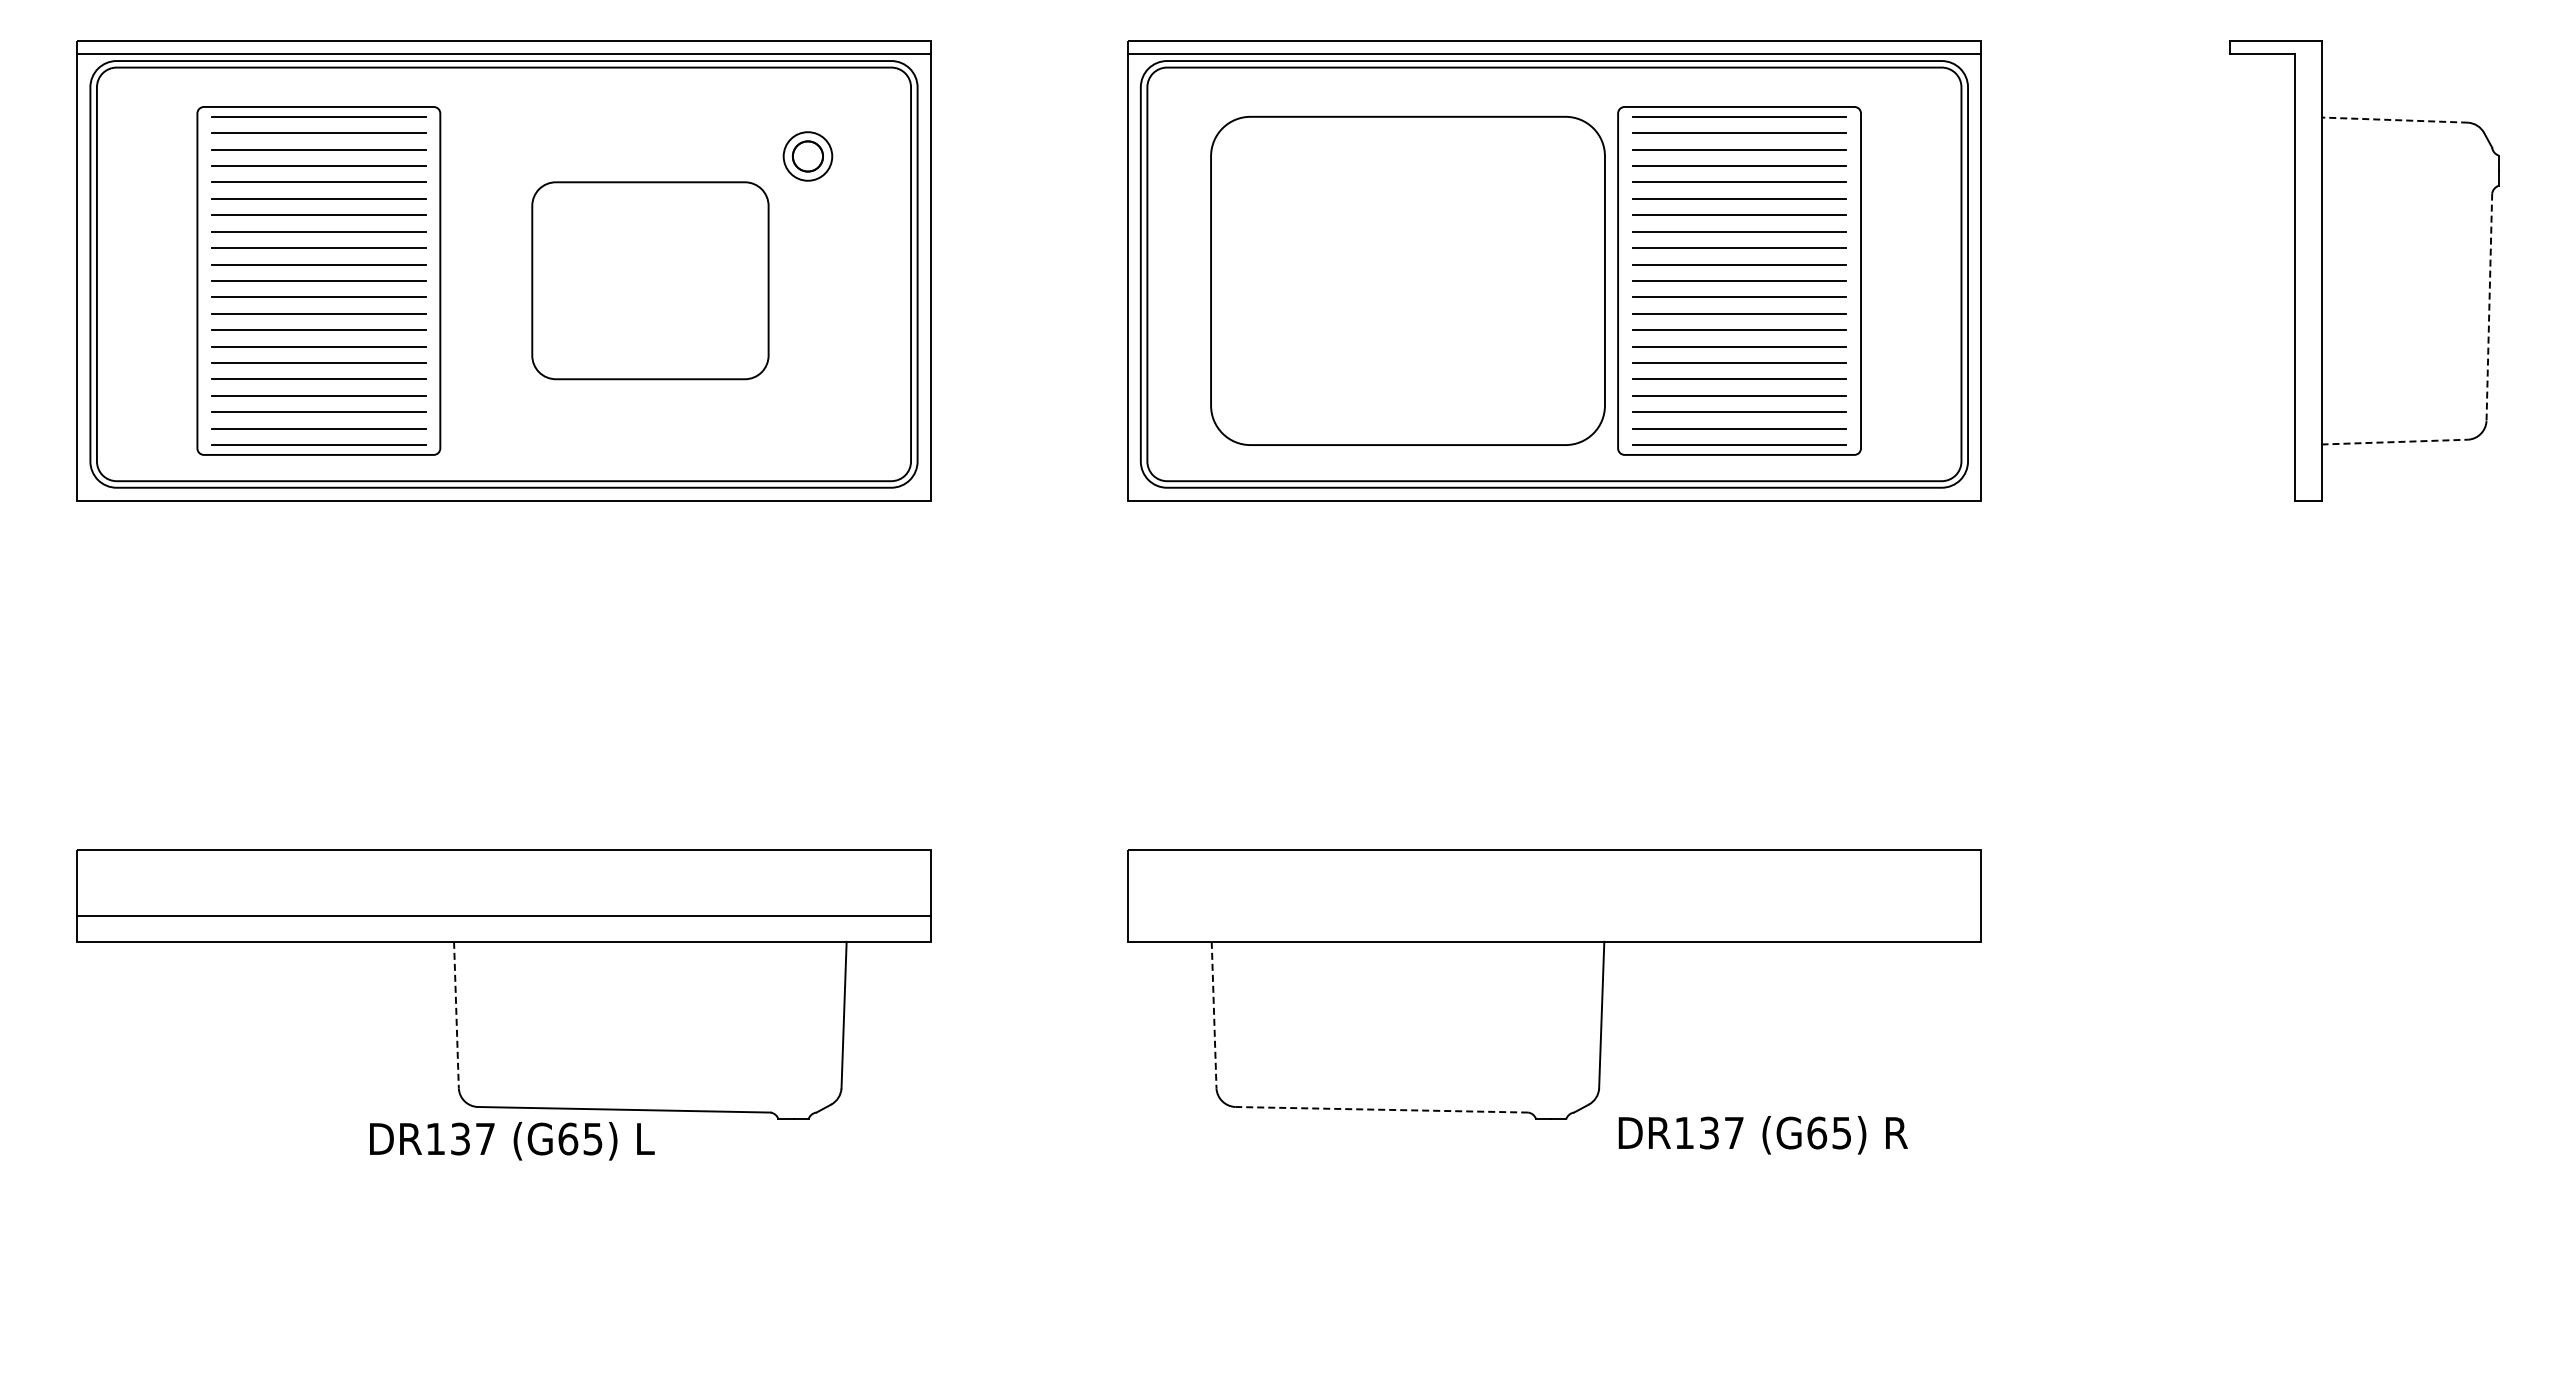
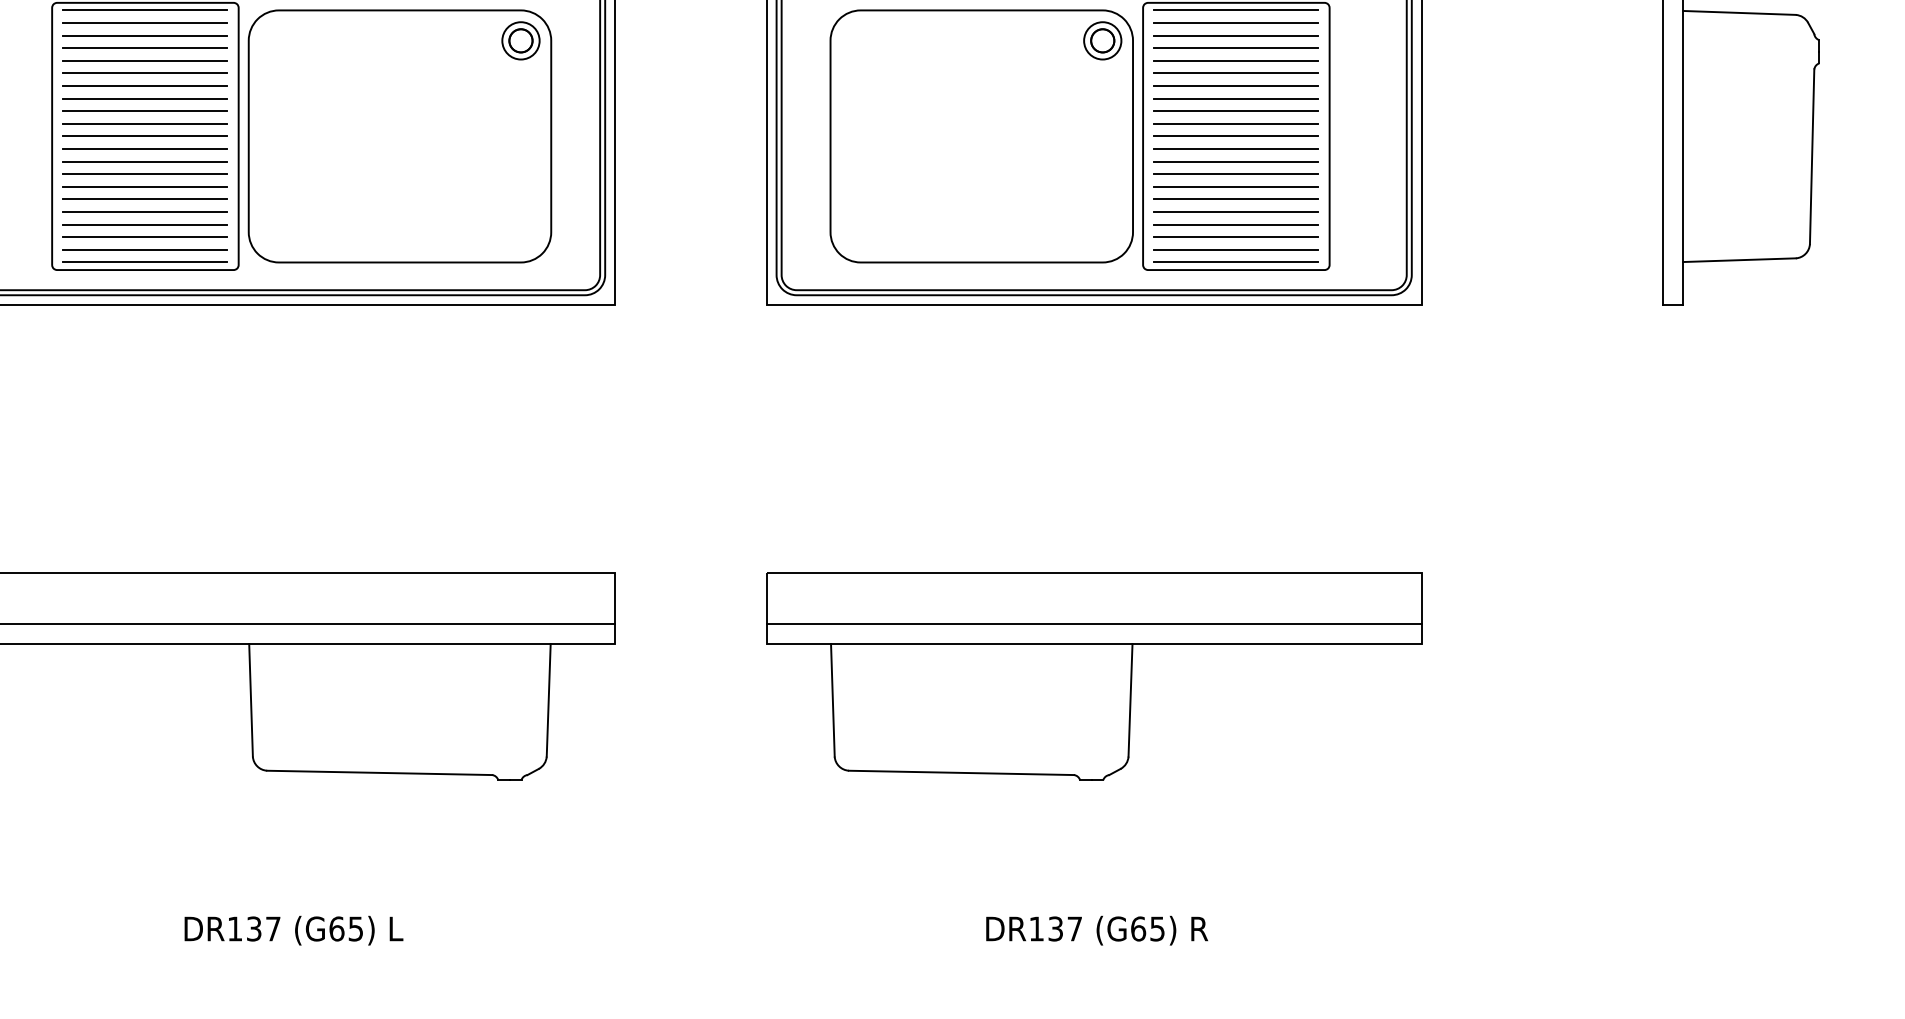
line: (2394, 120) -> (1739, 13), dashed -> solid
part: (1565, 156) -> (1102, 40), added
part: (650, 280) -> (400, 136), size x1.67
line: (2489, 307) -> (1812, 156), dashed -> solid
line: (2395, 442) -> (1740, 260), dashed -> solid
line: (1554, 915) -> (1094, 623), added
line: (456, 1015) -> (251, 700), dashed -> solid
line: (1214, 1015) -> (833, 700), dashed -> solid
line: (1381, 1109) -> (961, 772), dashed -> solid
text: (1762, 1135) -> (1096, 930), moved
text: (512, 1141) -> (294, 930), moved

